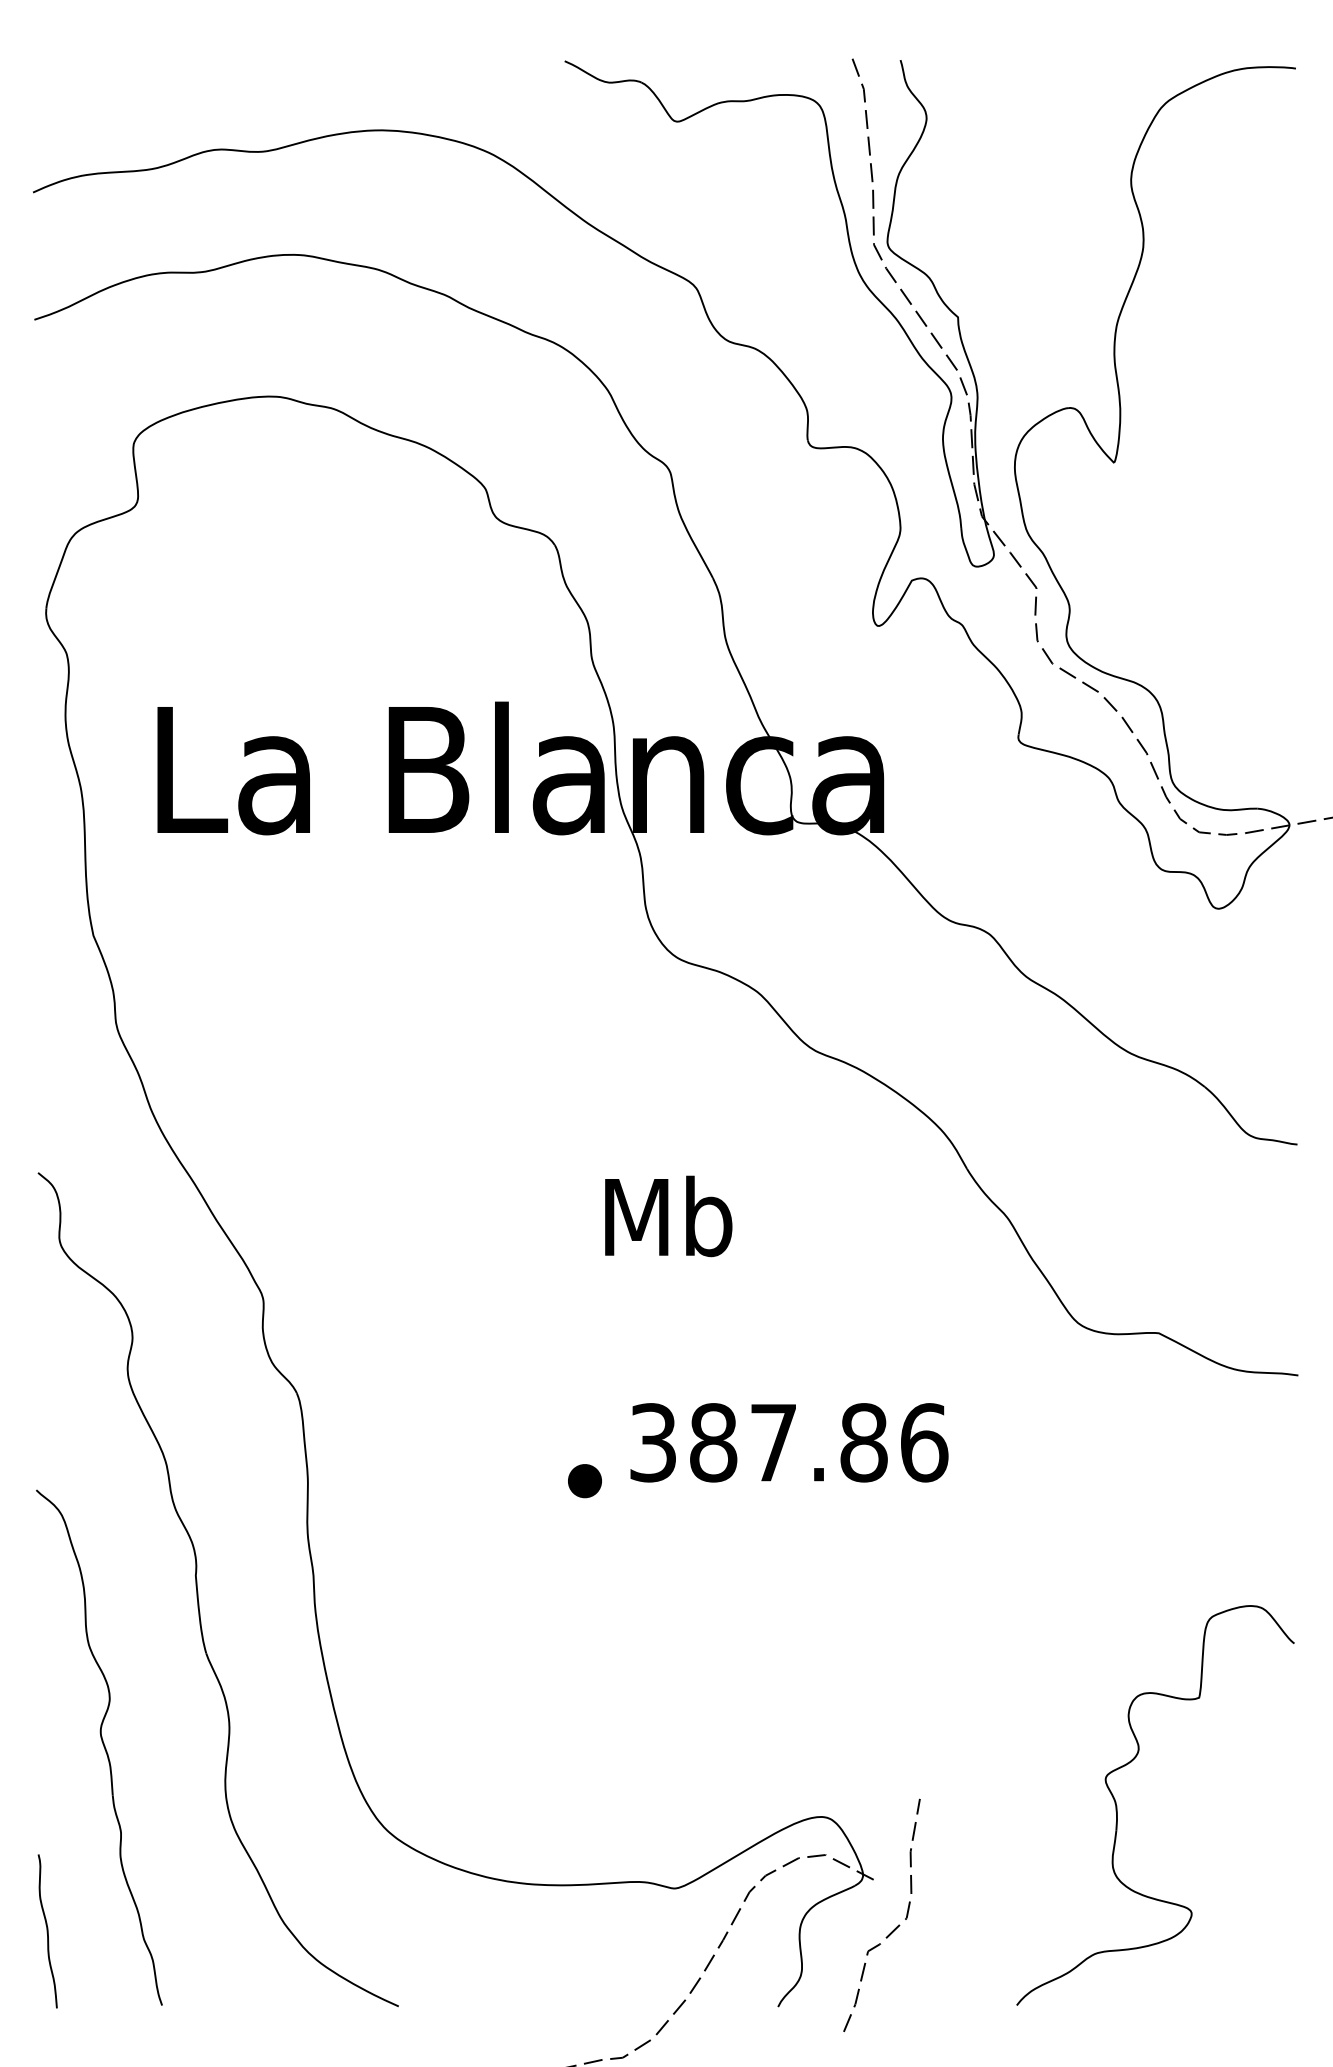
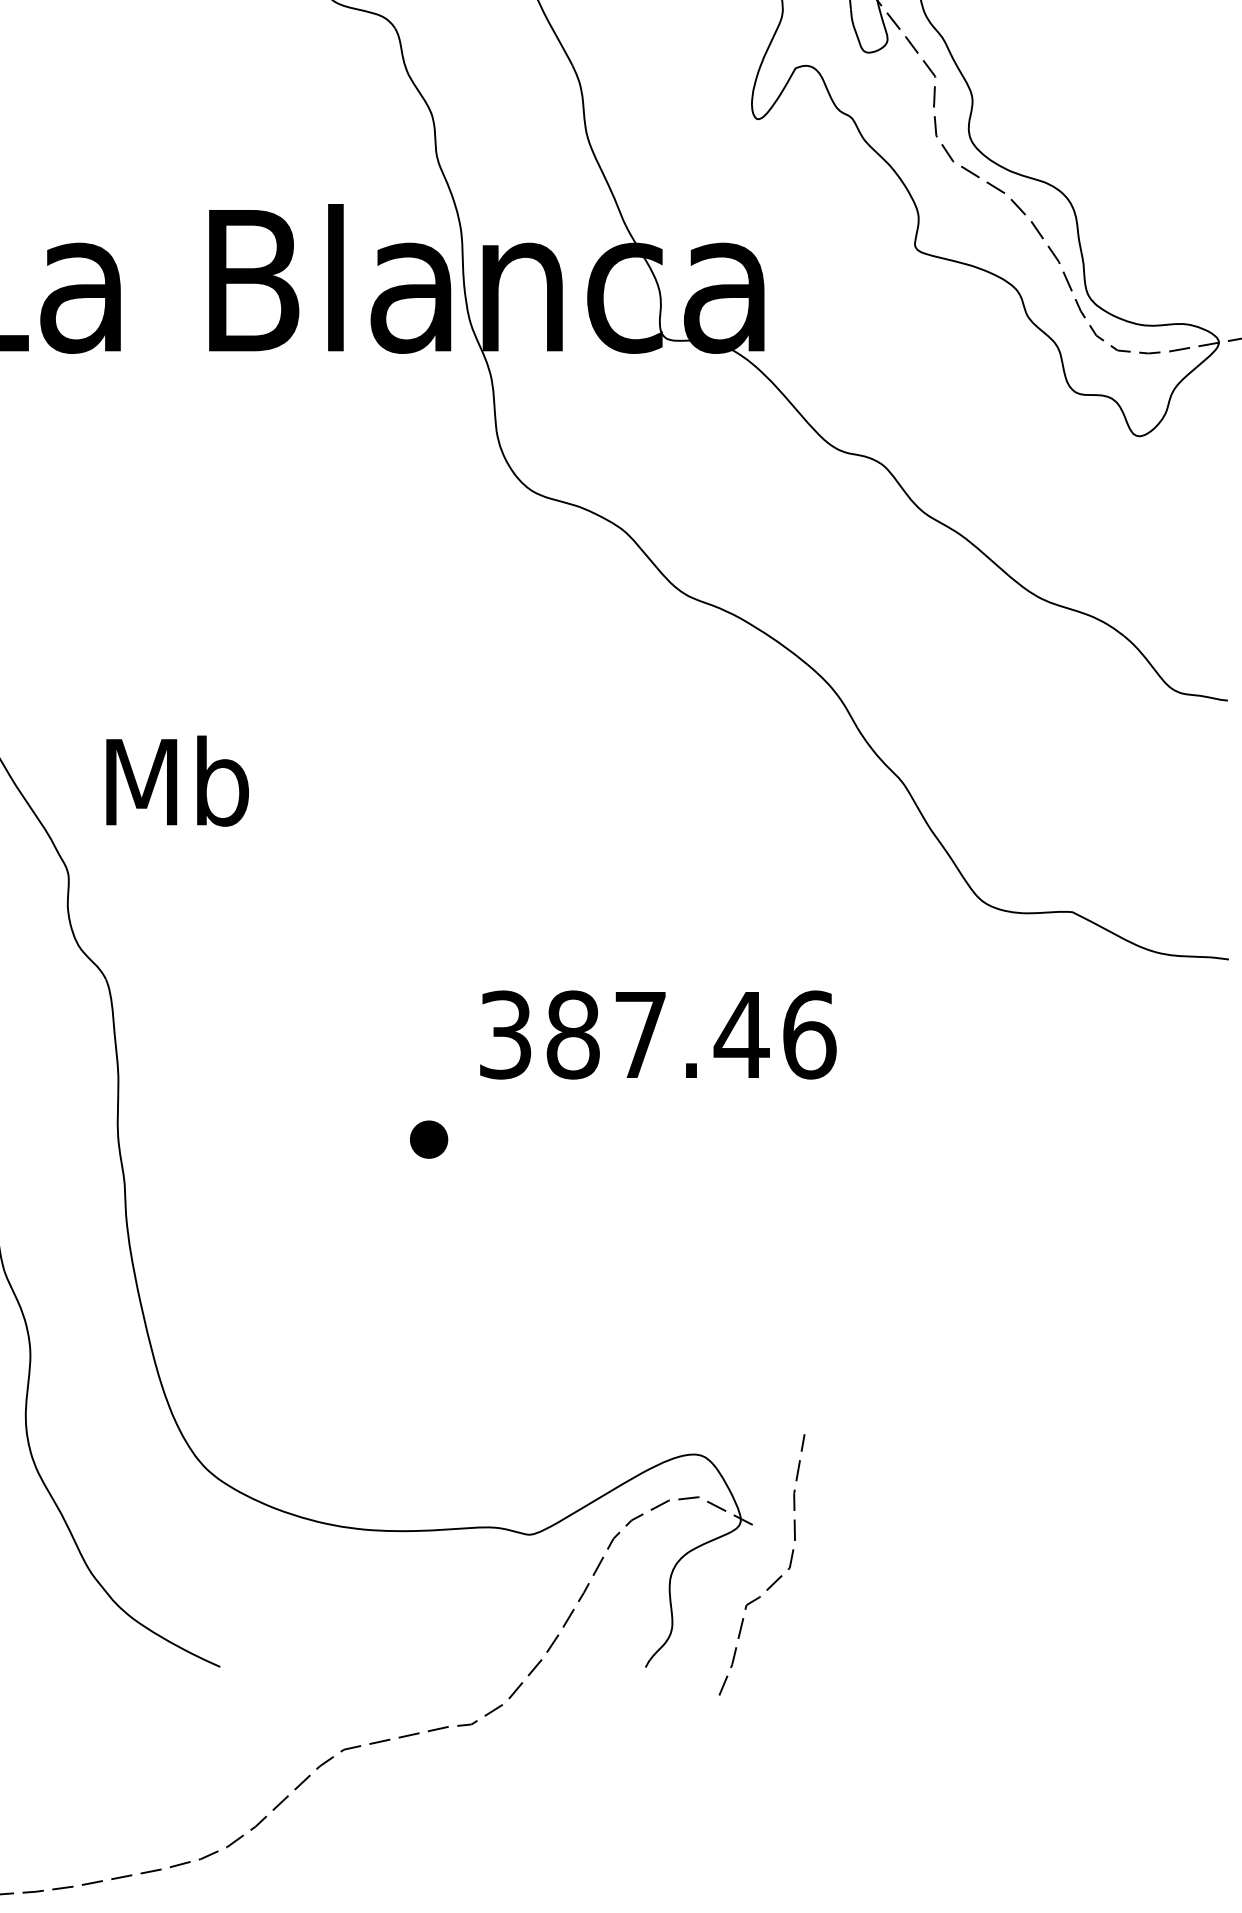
text: (668, 1216) -> (177, 781), moved
text: (863, 1442) -> (741, 1034), 387.86 -> 387.46
part: (584, 1481) -> (428, 1140), moved
part: (1117, 1805) -> (1026, 1441), removed

